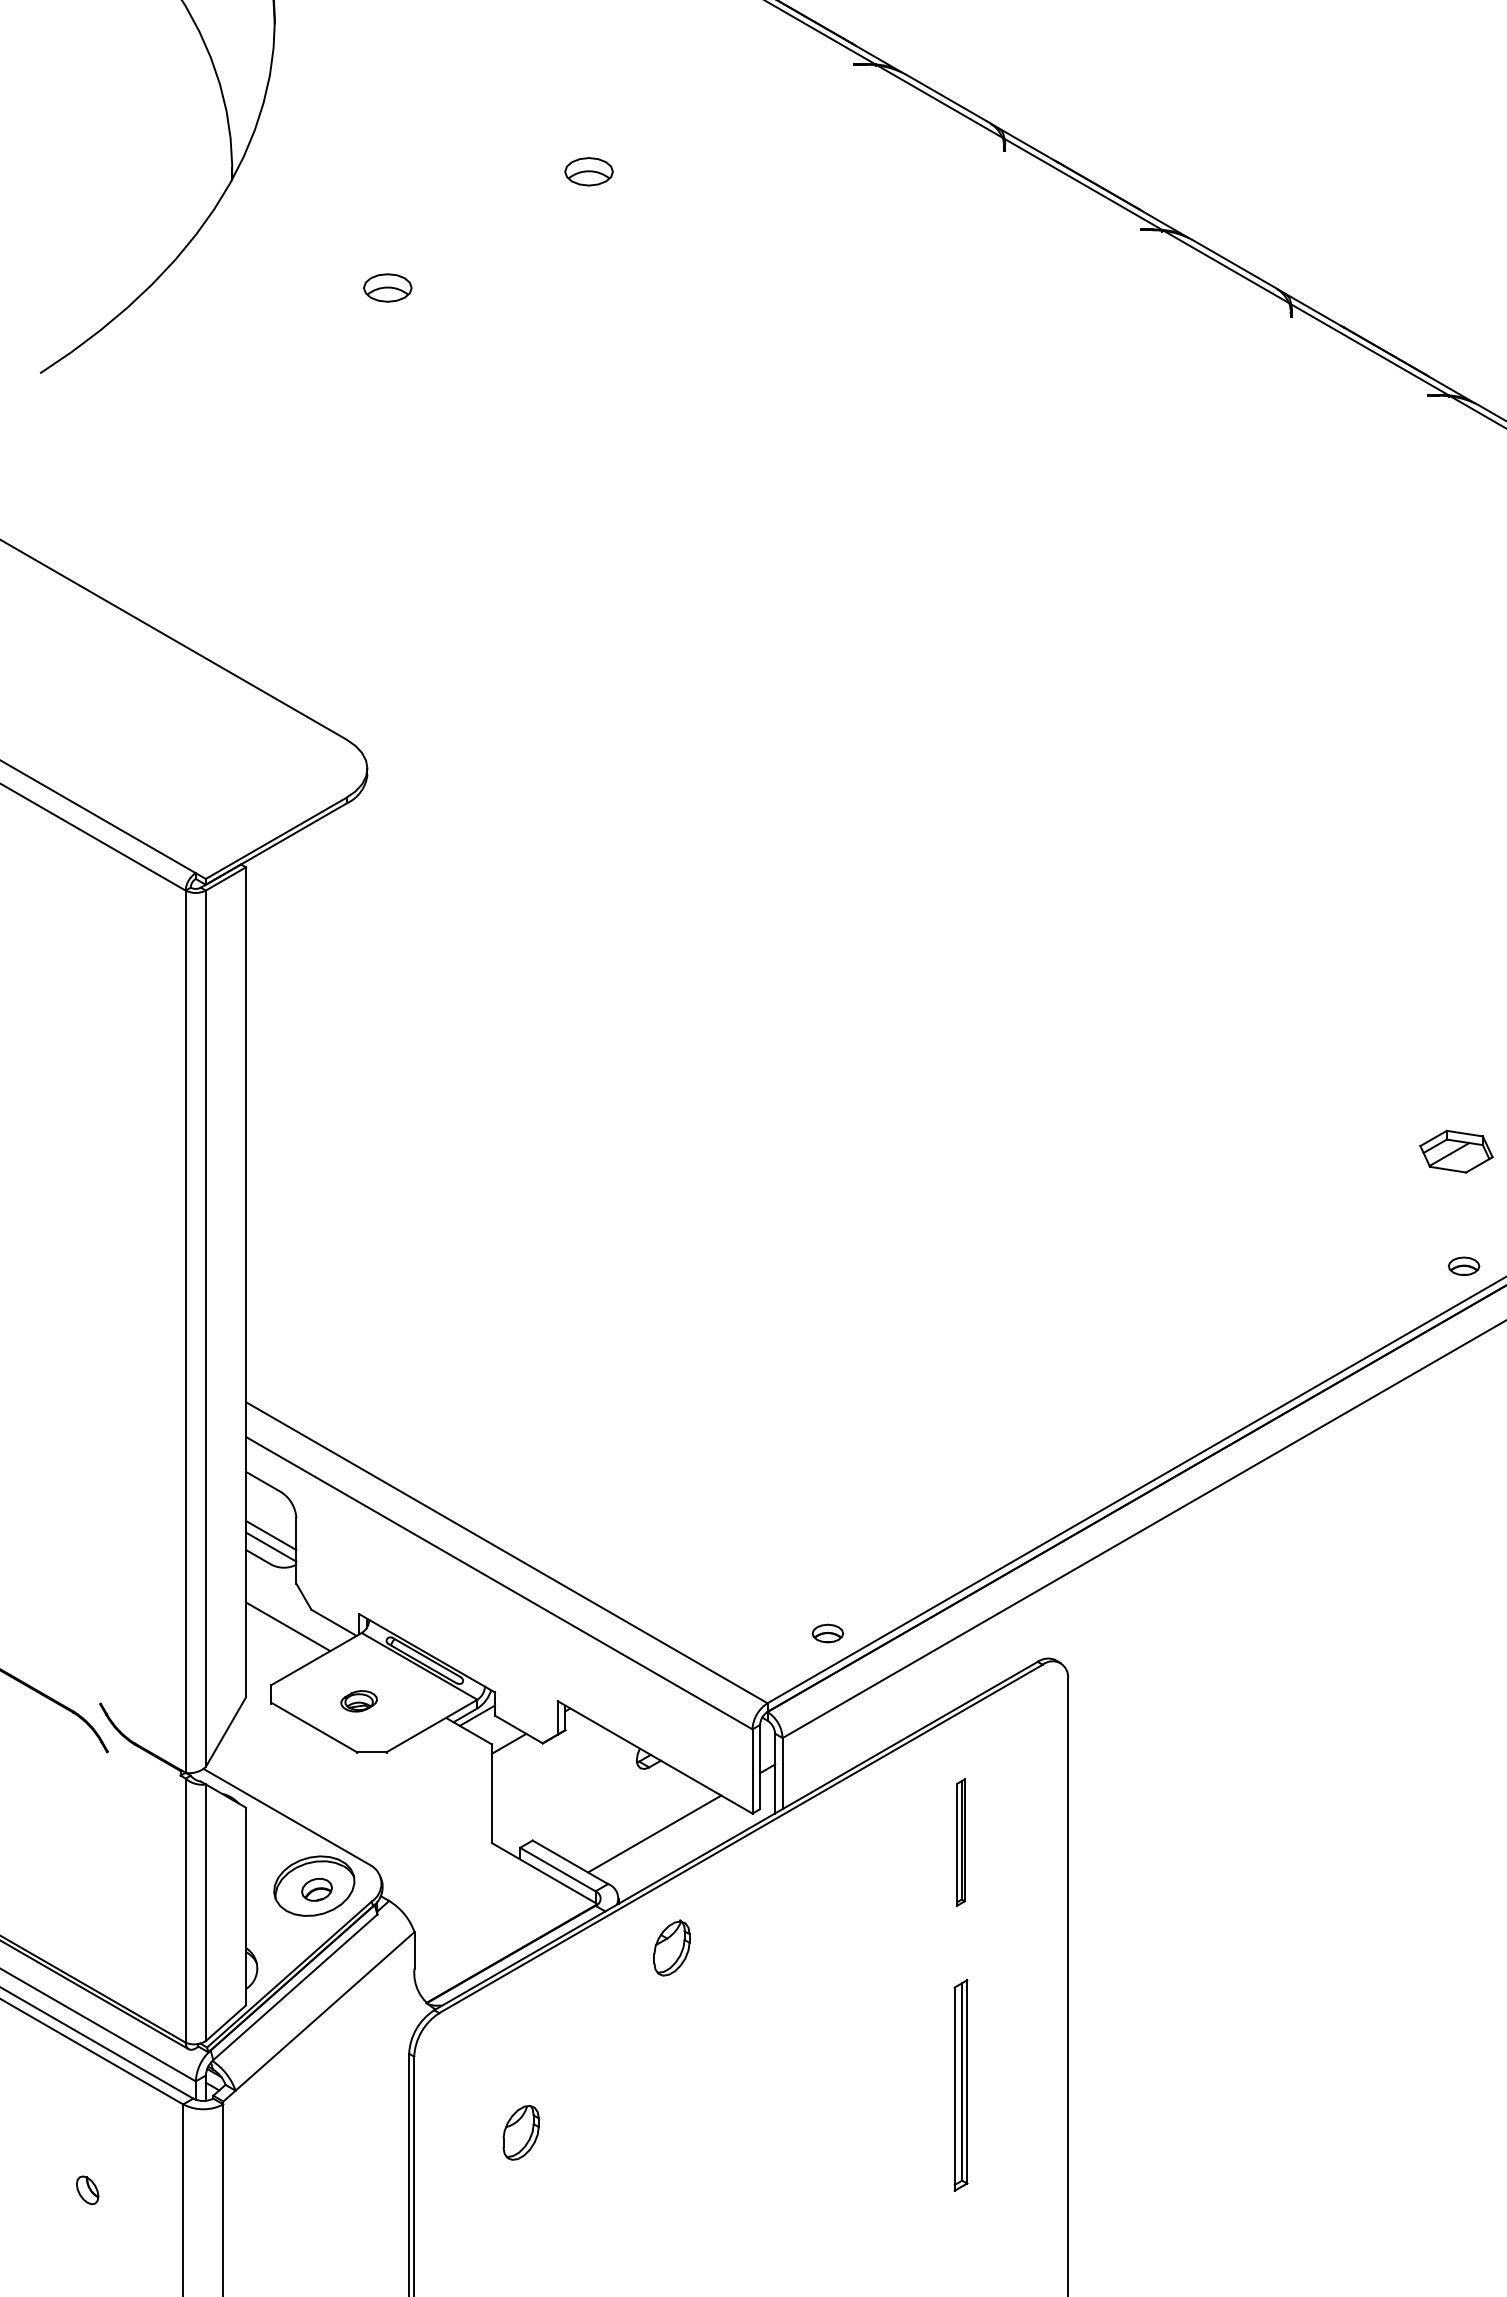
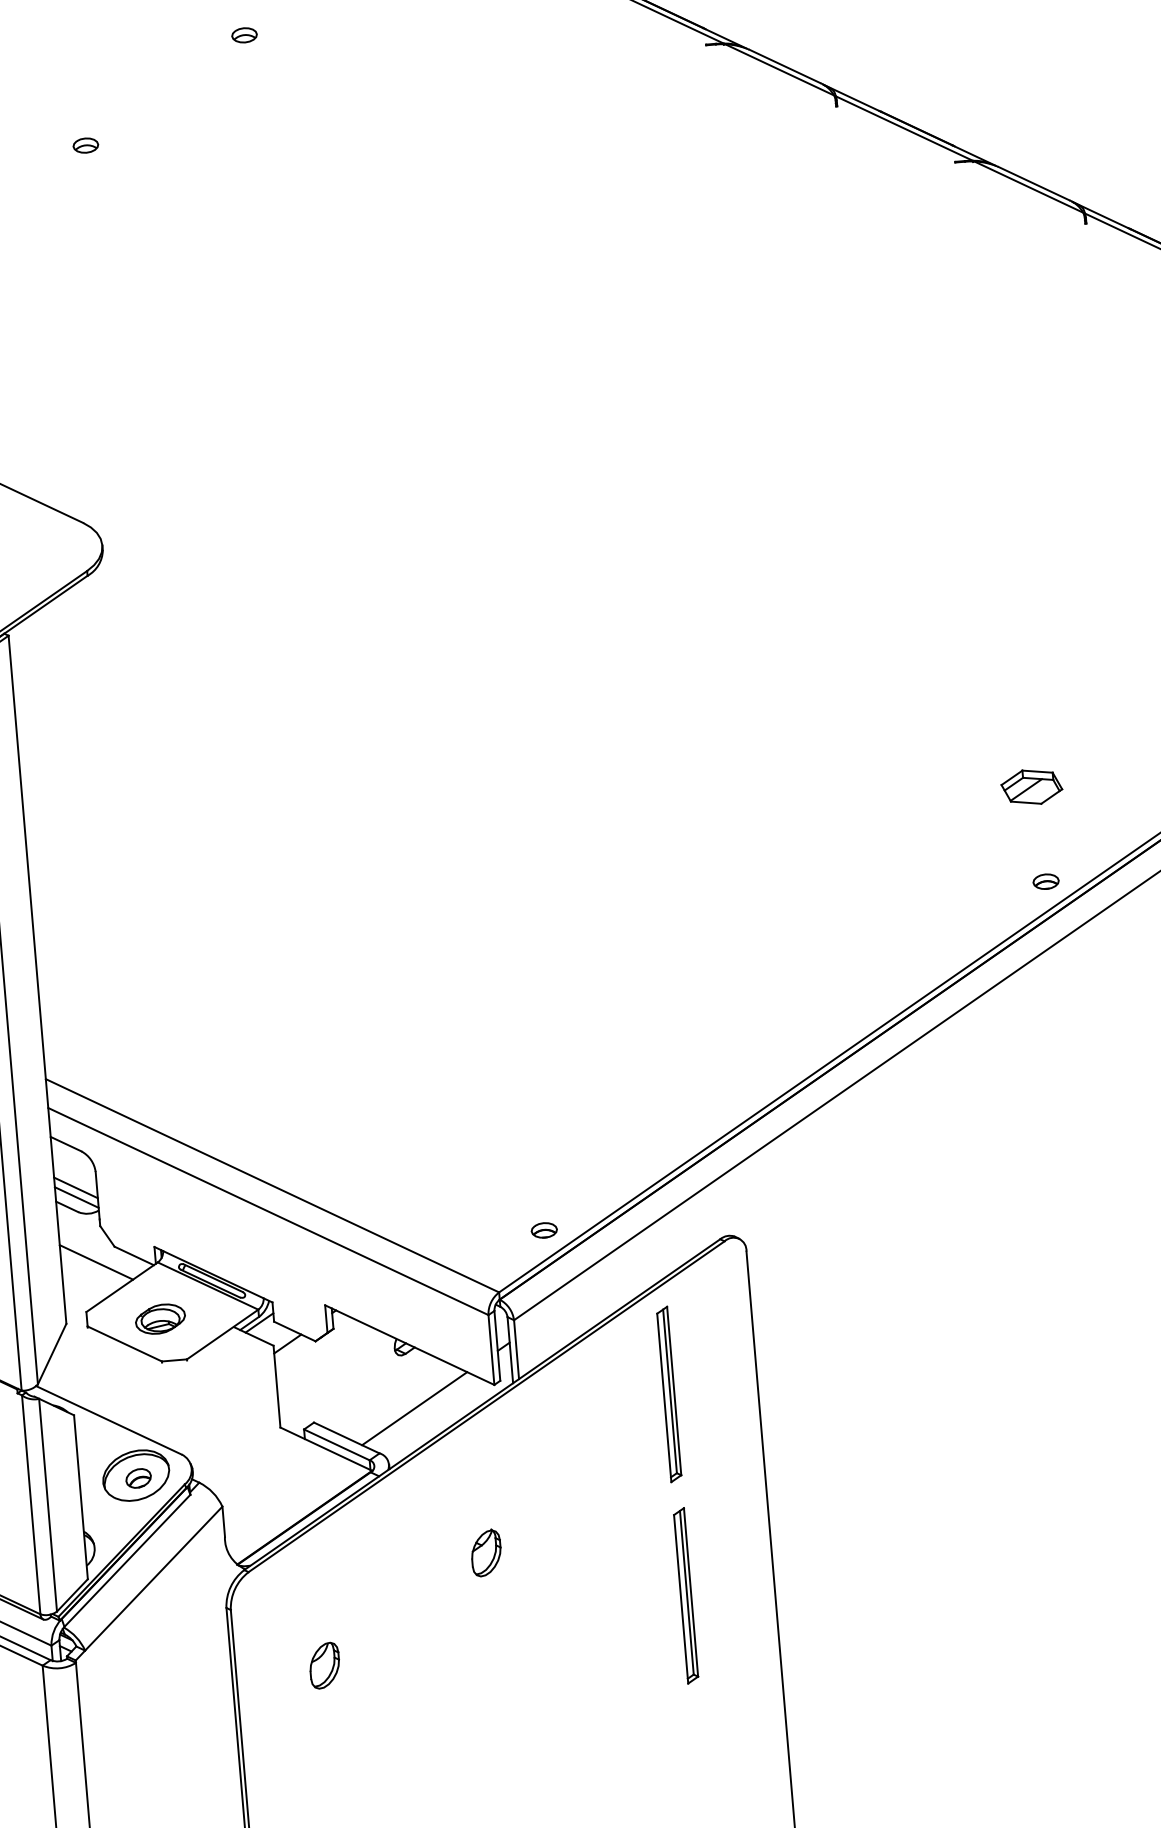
part: (588, 171) -> (244, 35), size x0.62
part: (387, 287) -> (85, 145), size x0.62
part: (358, 1701) -> (159, 1319), size x1.67
part: (960, 1842) -> (668, 1394), size x1.67
part: (671, 1947) -> (485, 1552), moved

